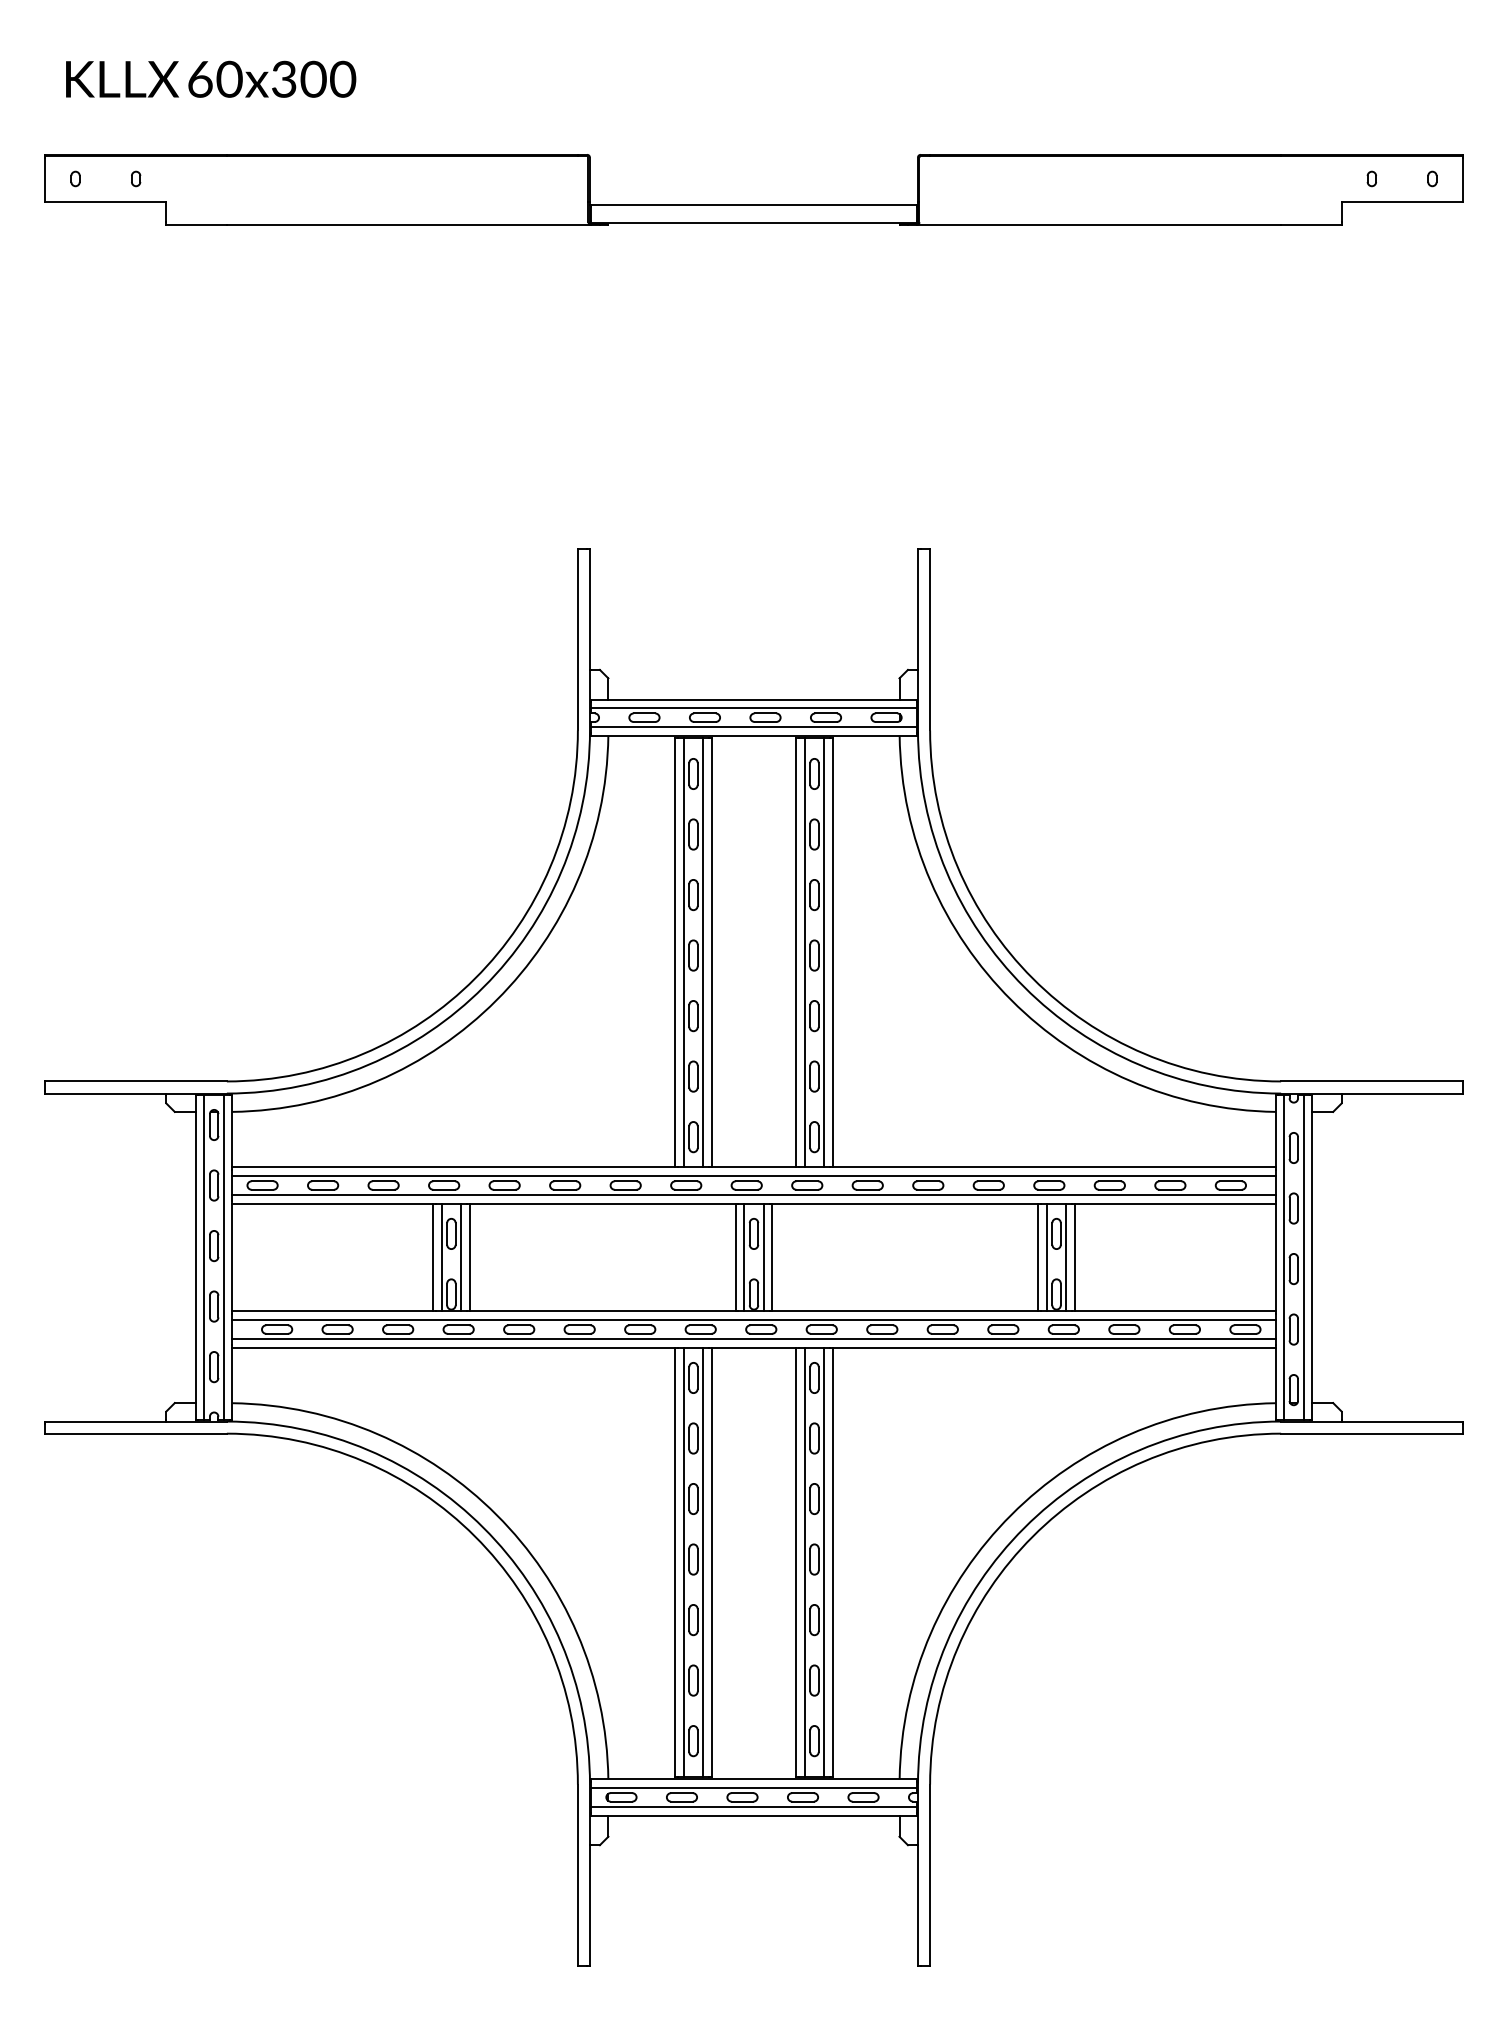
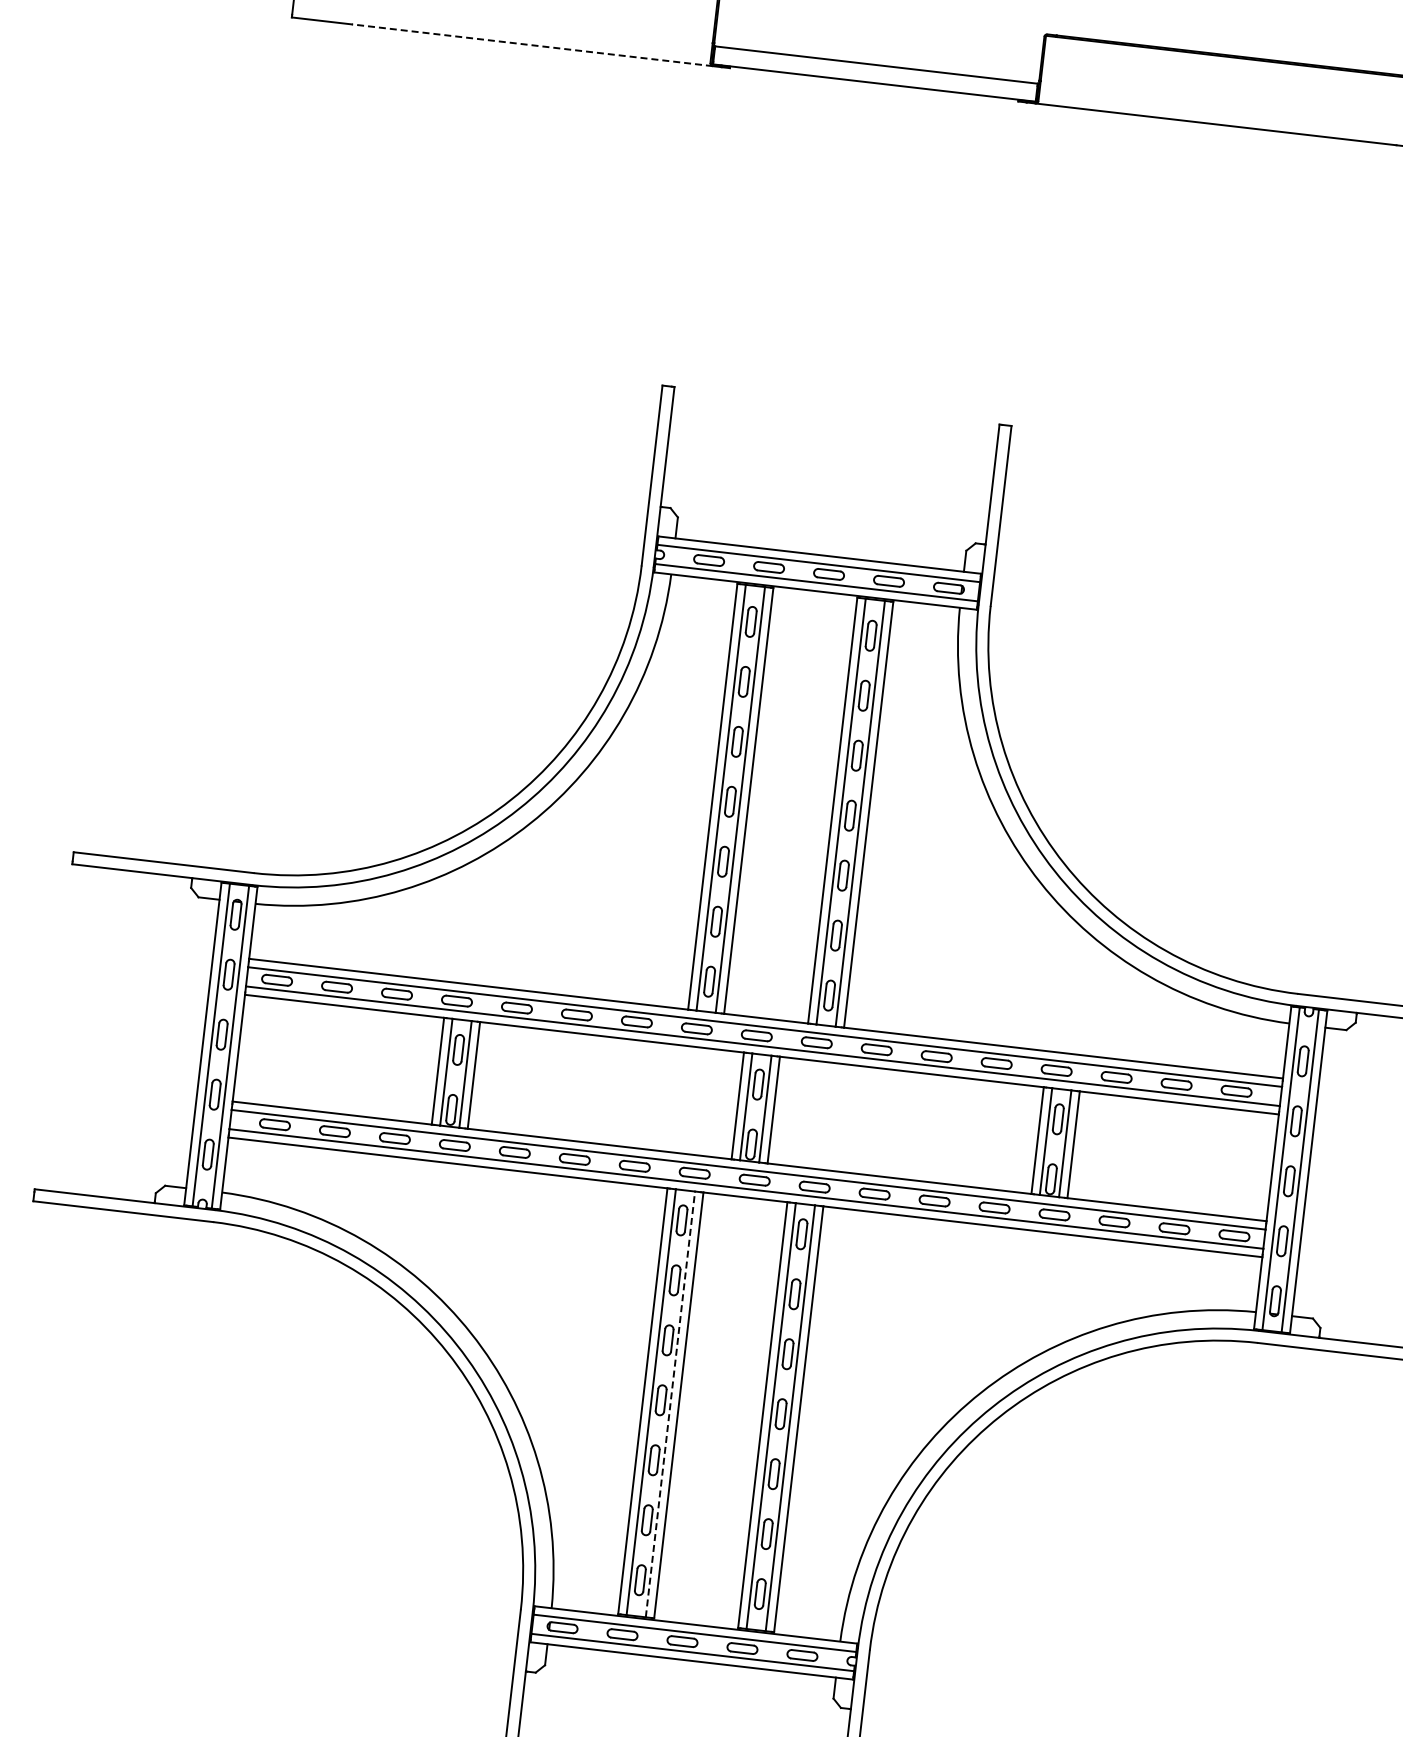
line: (408, 224) -> (531, 44), solid -> dashed
line: (703, 1562) -> (670, 1404), solid -> dashed

